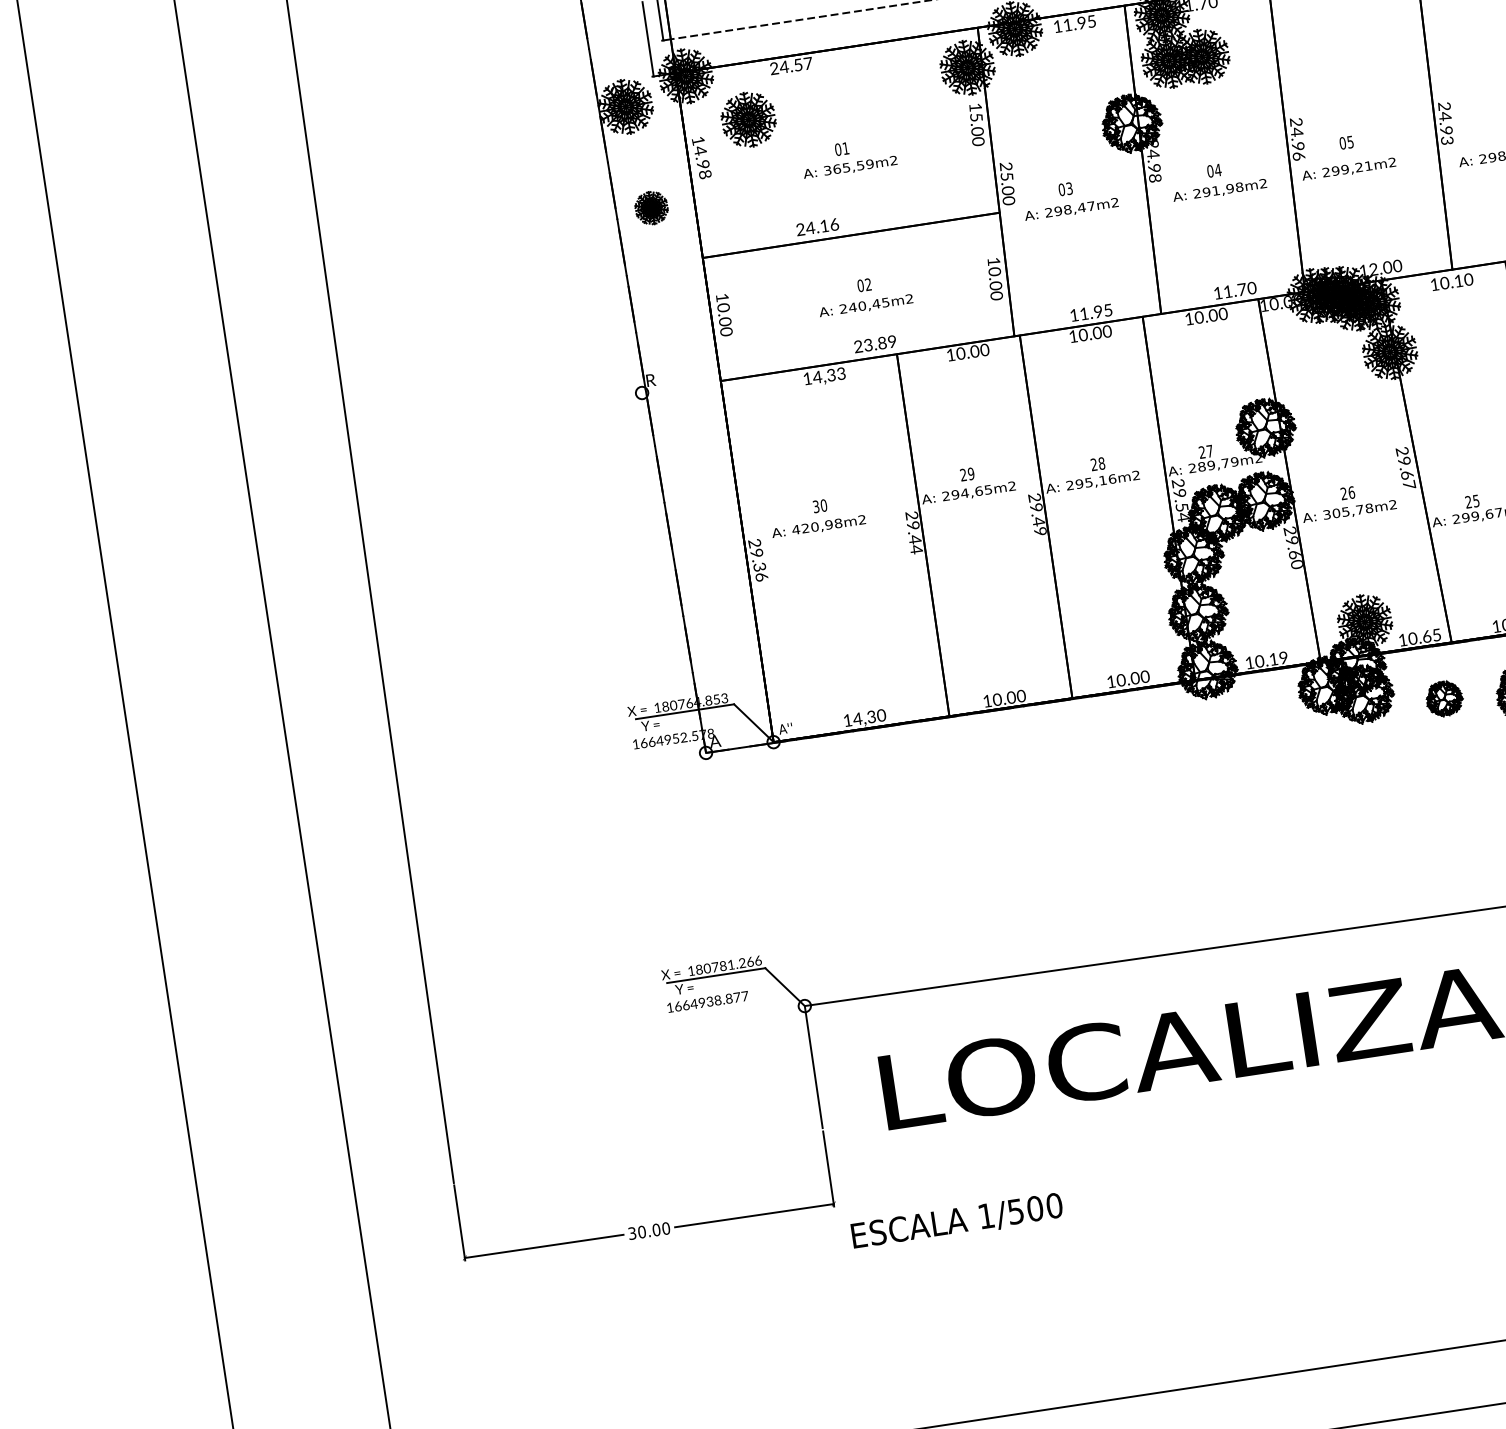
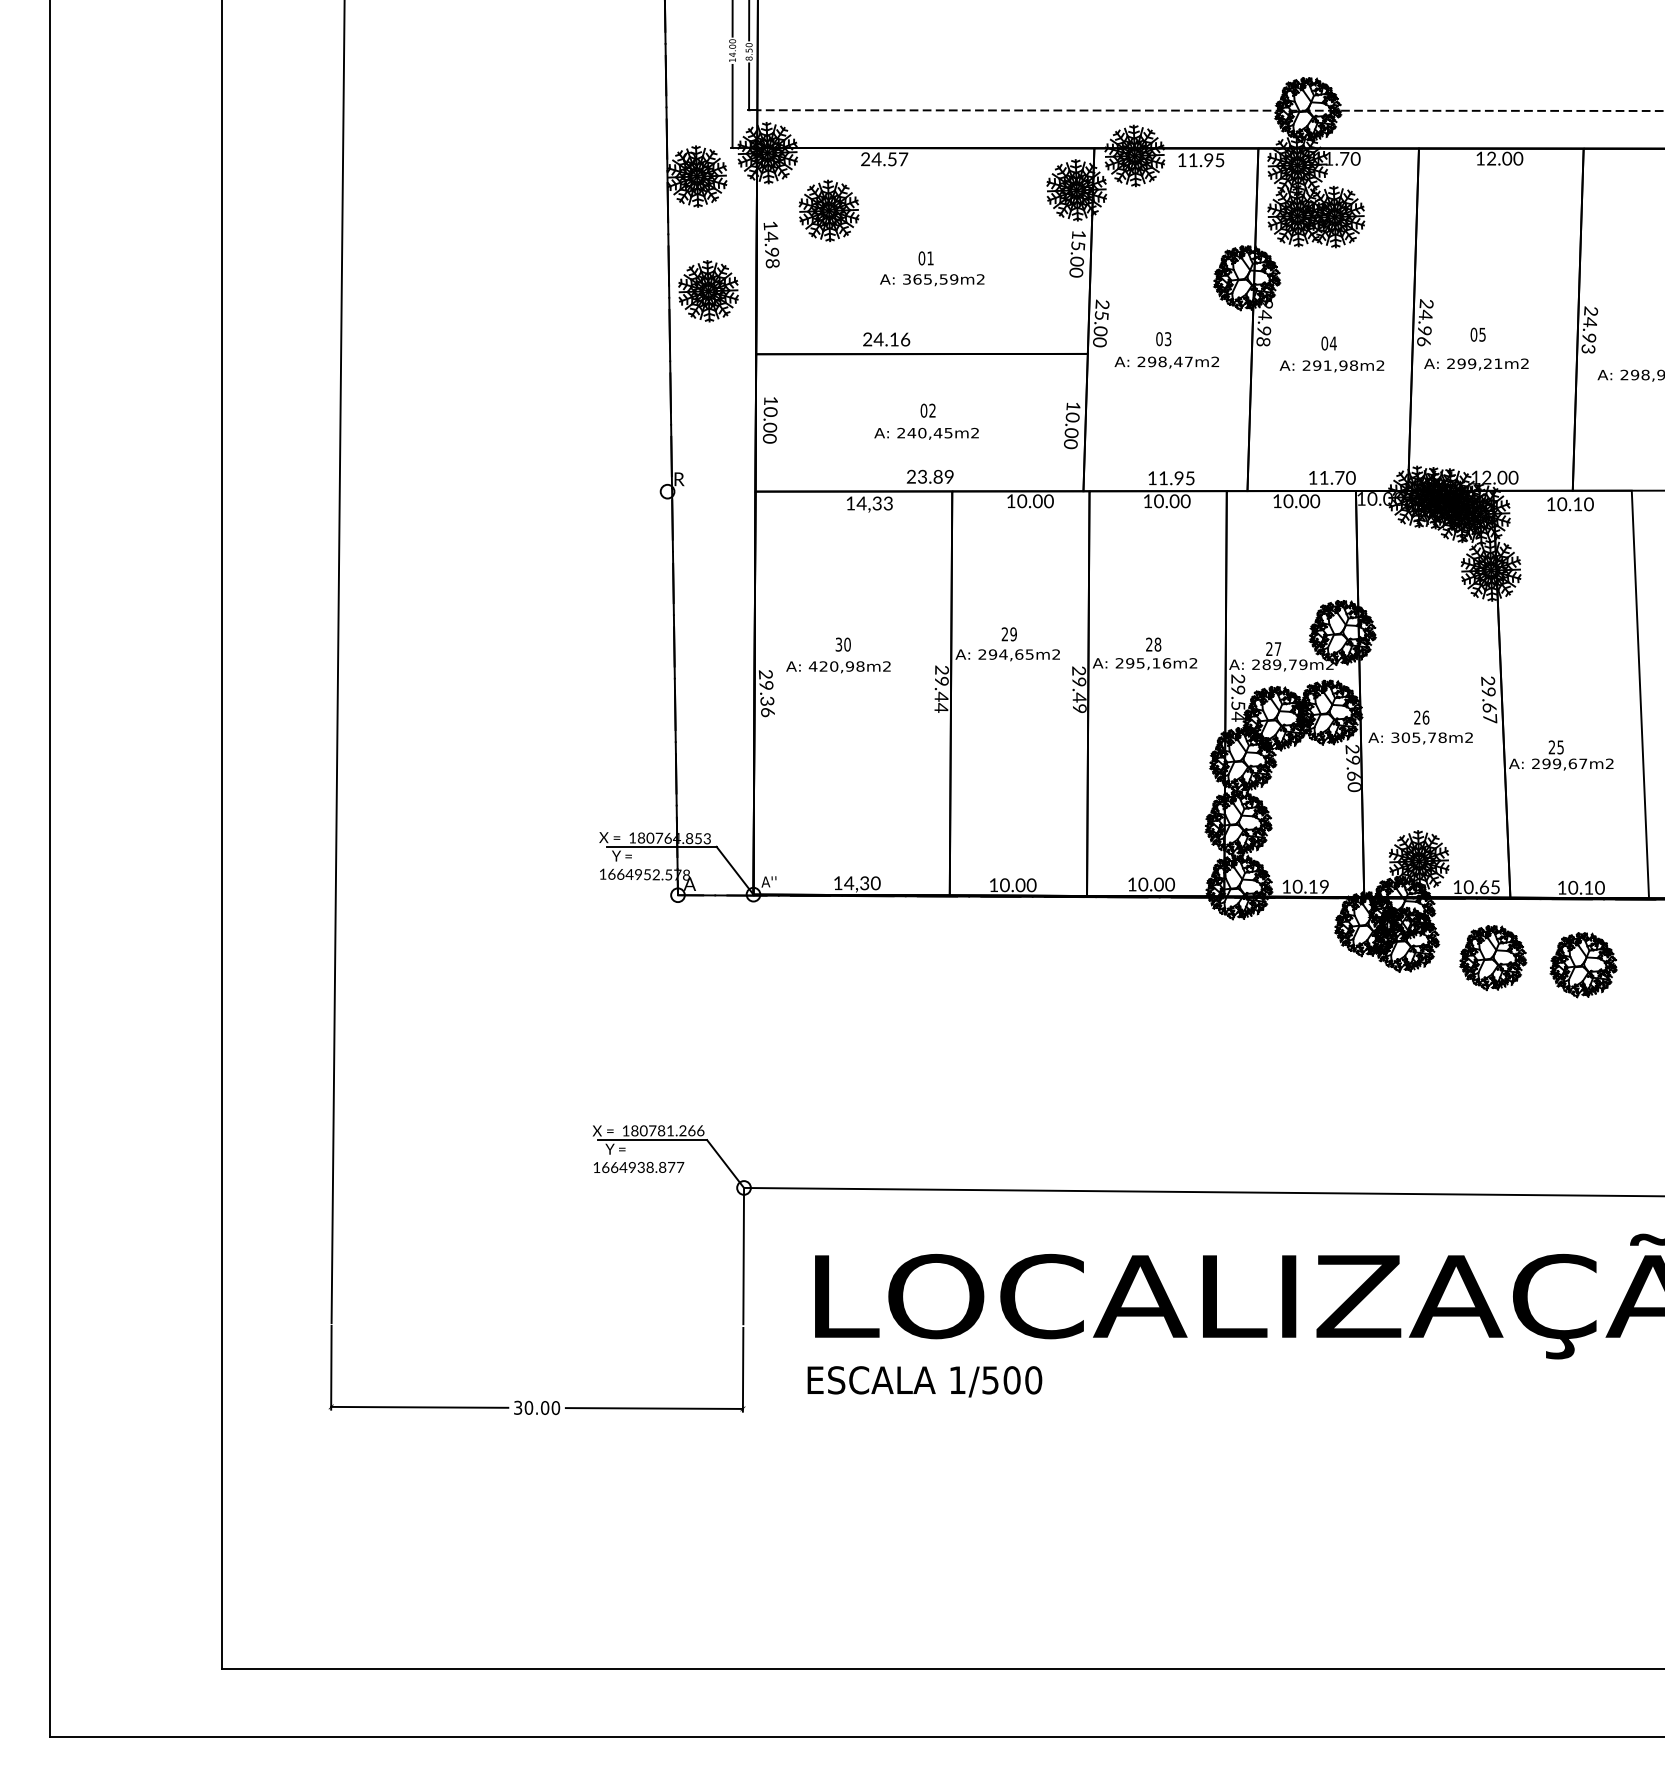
part: (651, 208) -> (708, 291), size x1.67
part: (1444, 699) -> (1493, 958), size x1.67
text: (956, 1221) -> (924, 1381), moved

